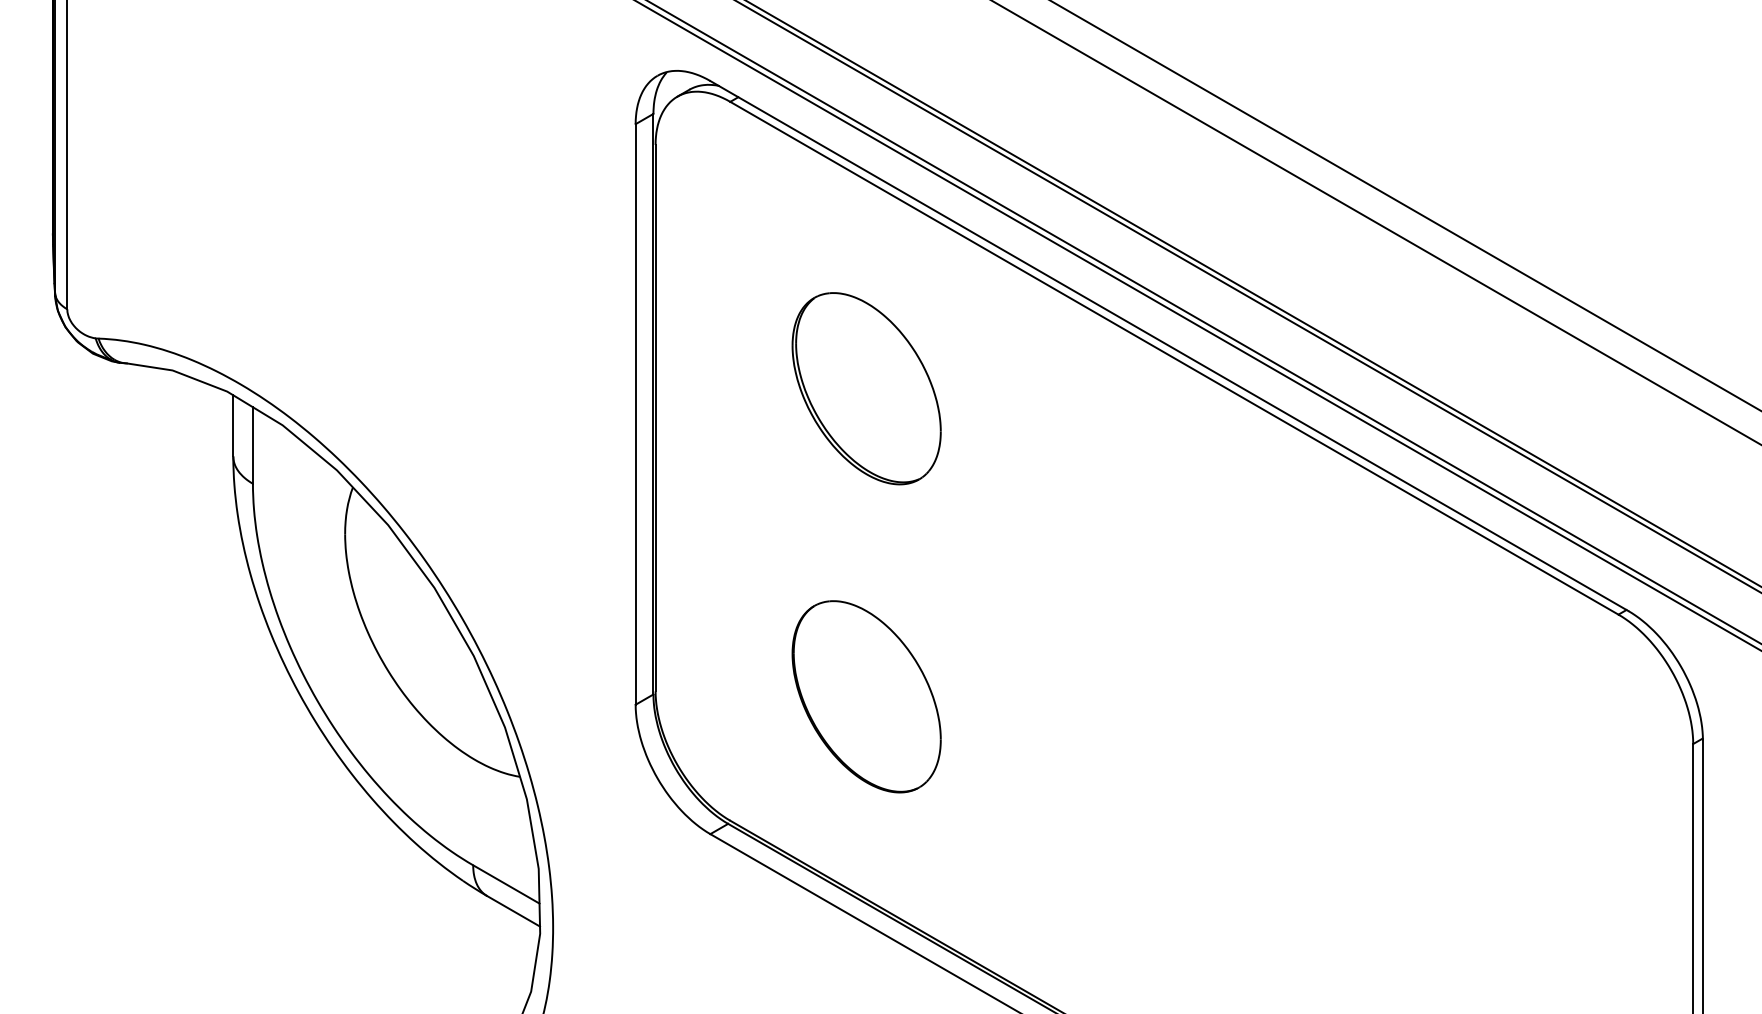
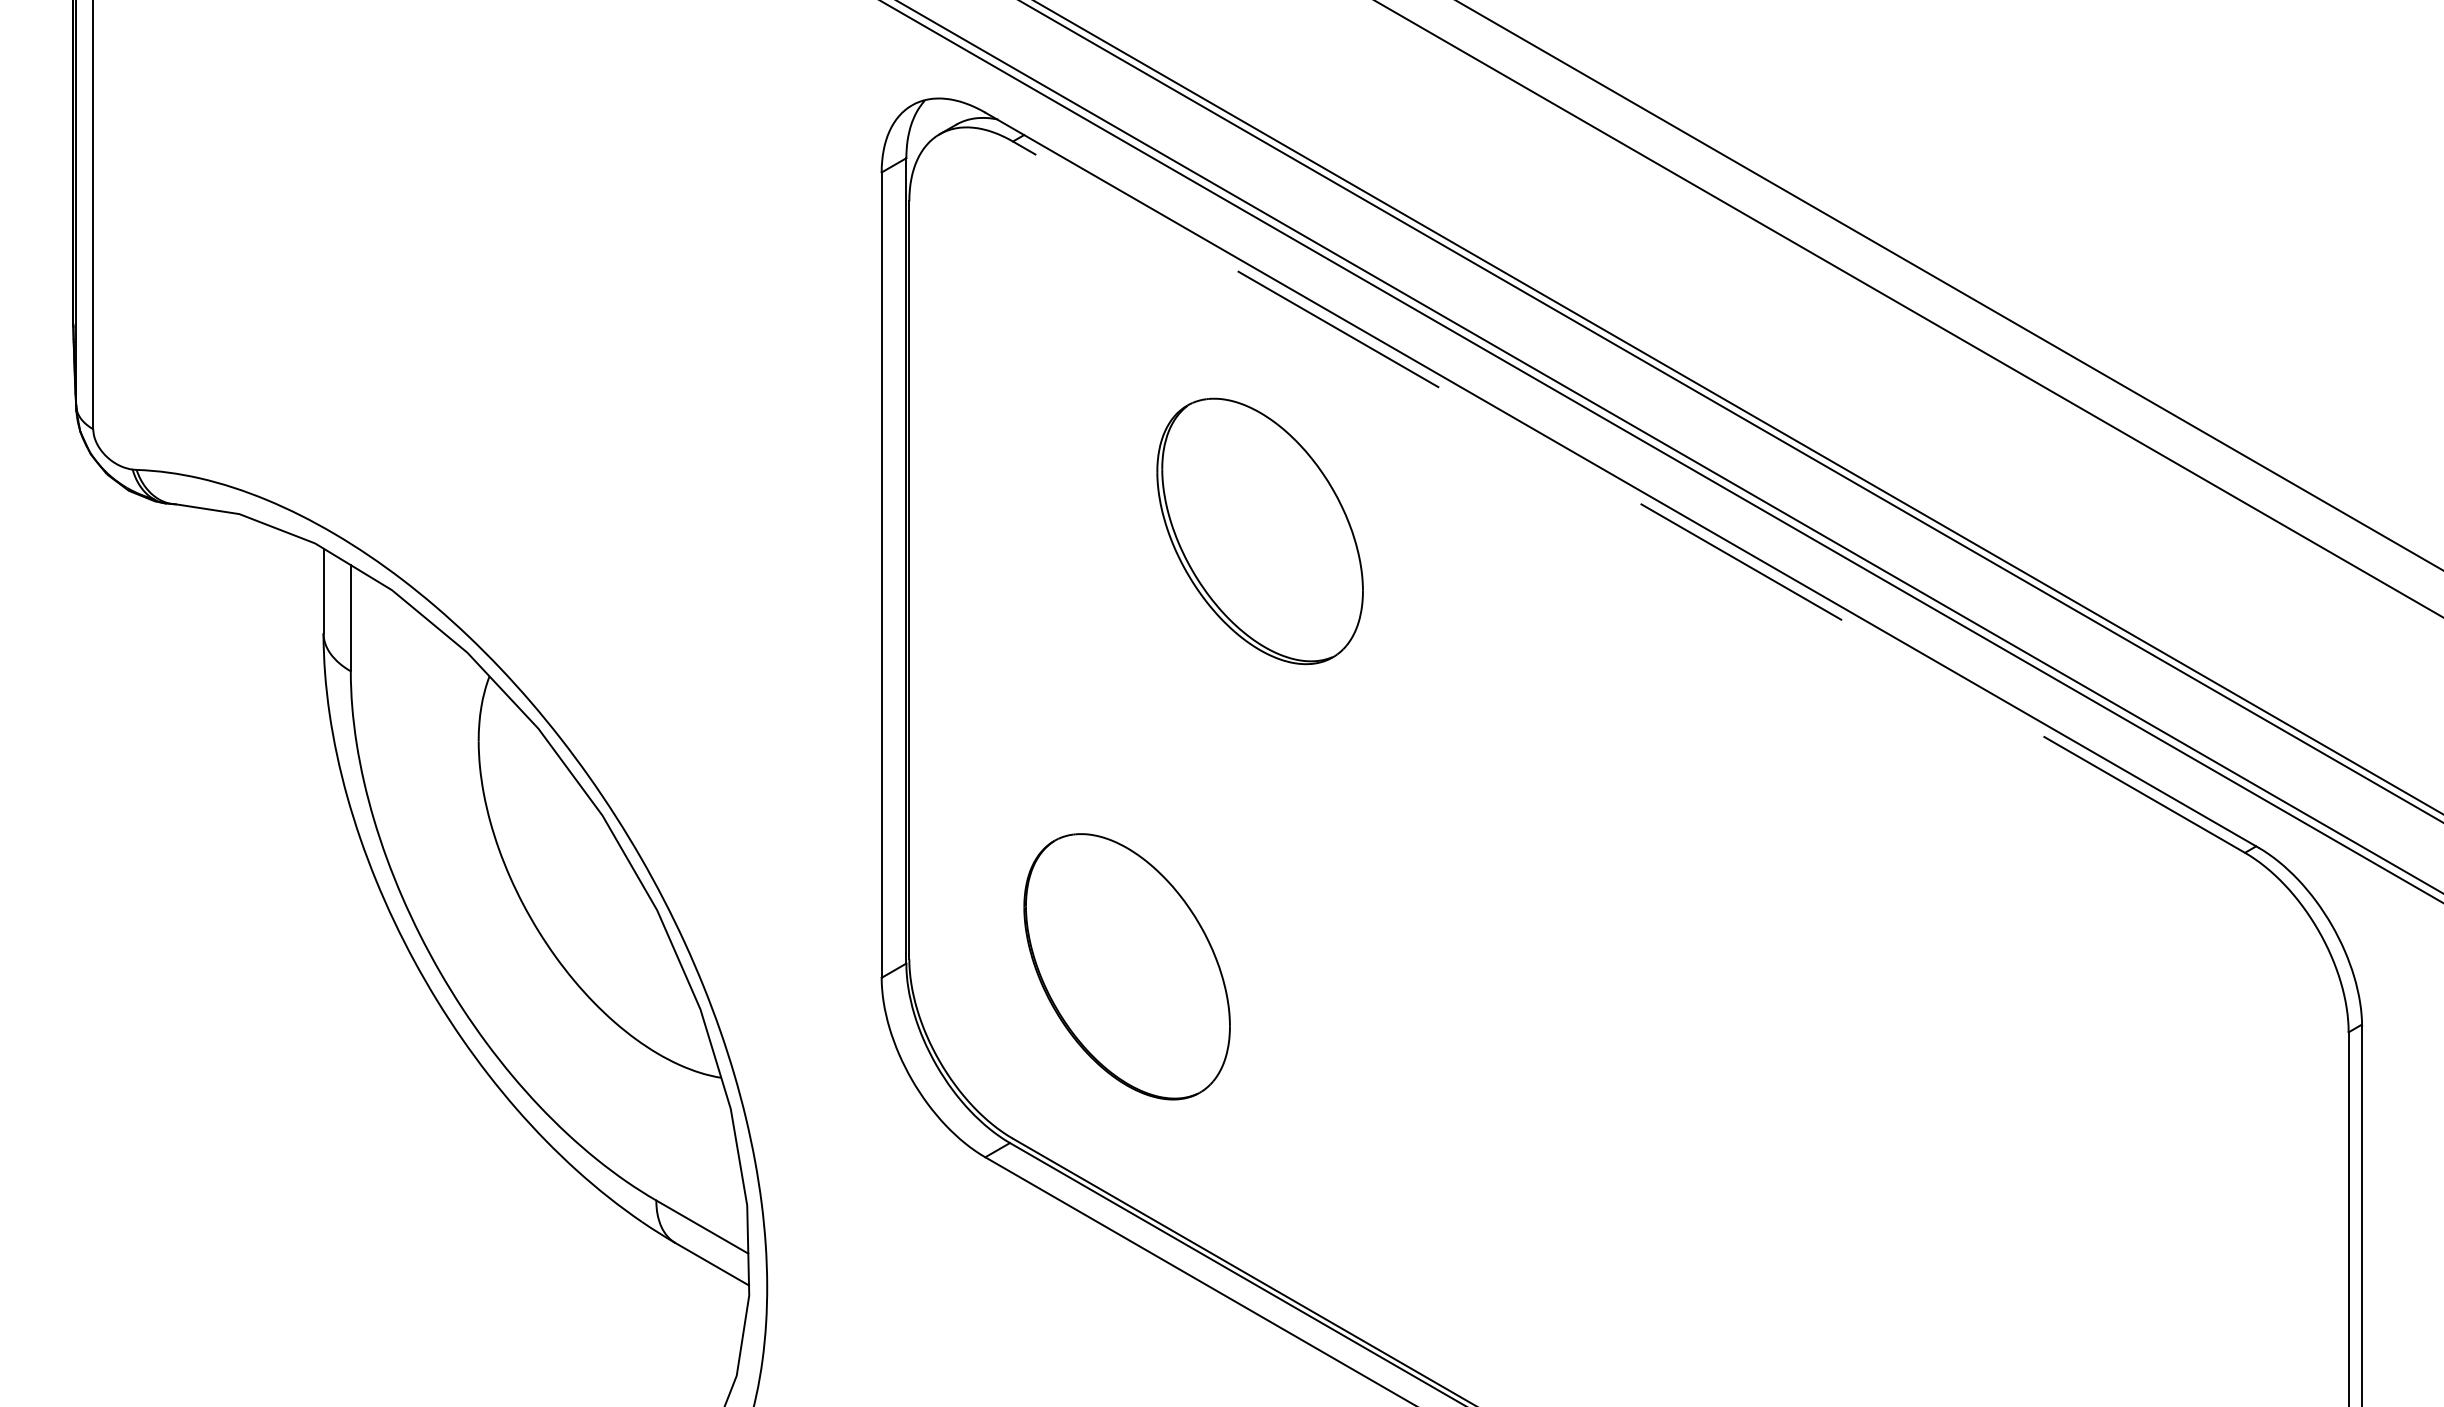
line: (1174, 357) -> (1628, 496), solid -> dashed
part: (866, 388) -> (1259, 531), moved
part: (866, 696) -> (1126, 966), moved

